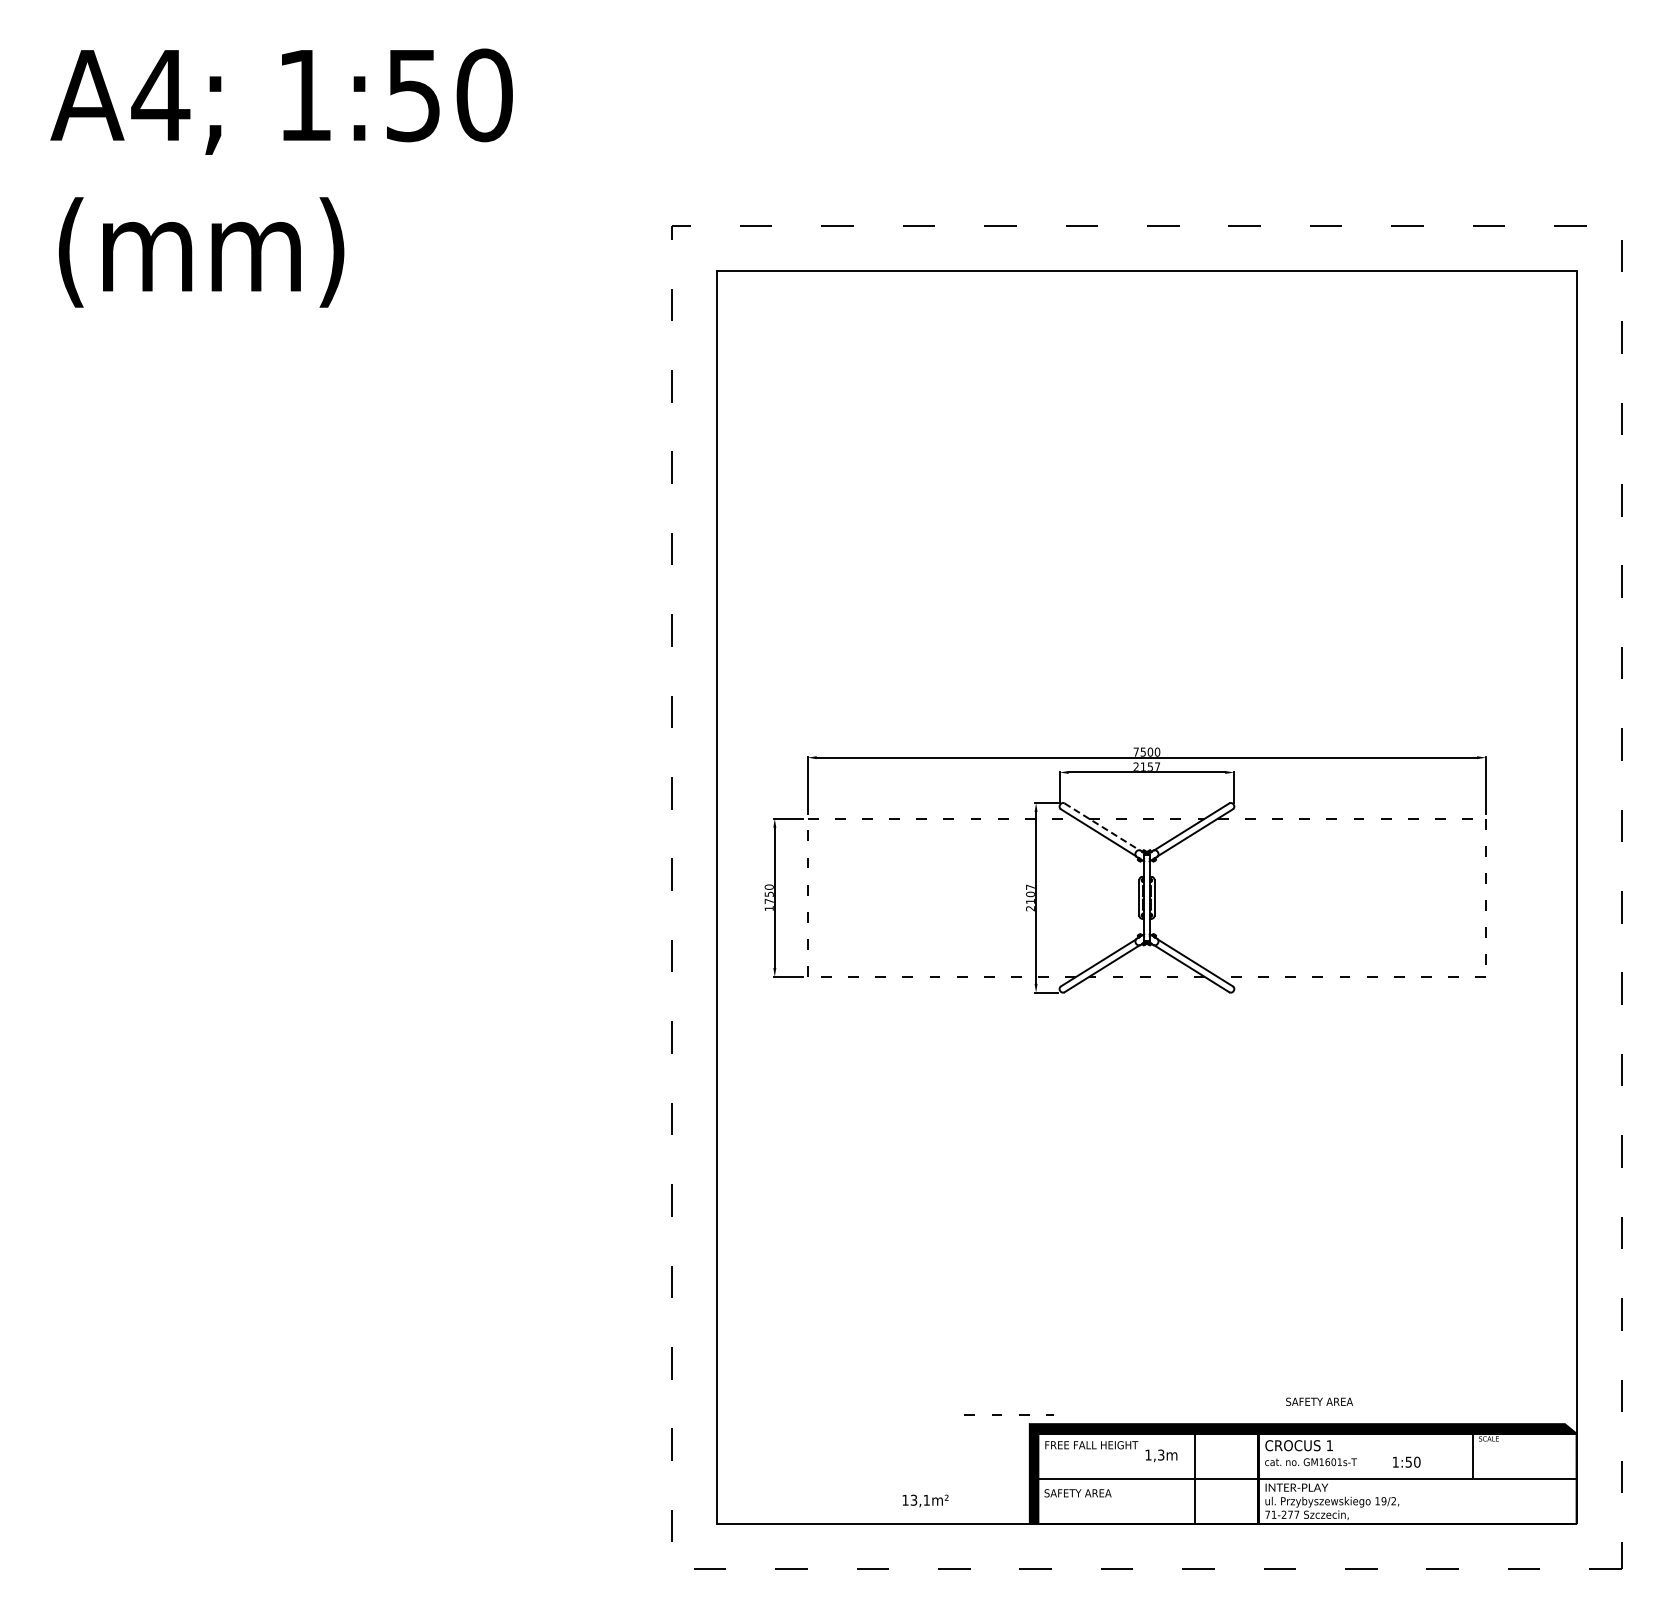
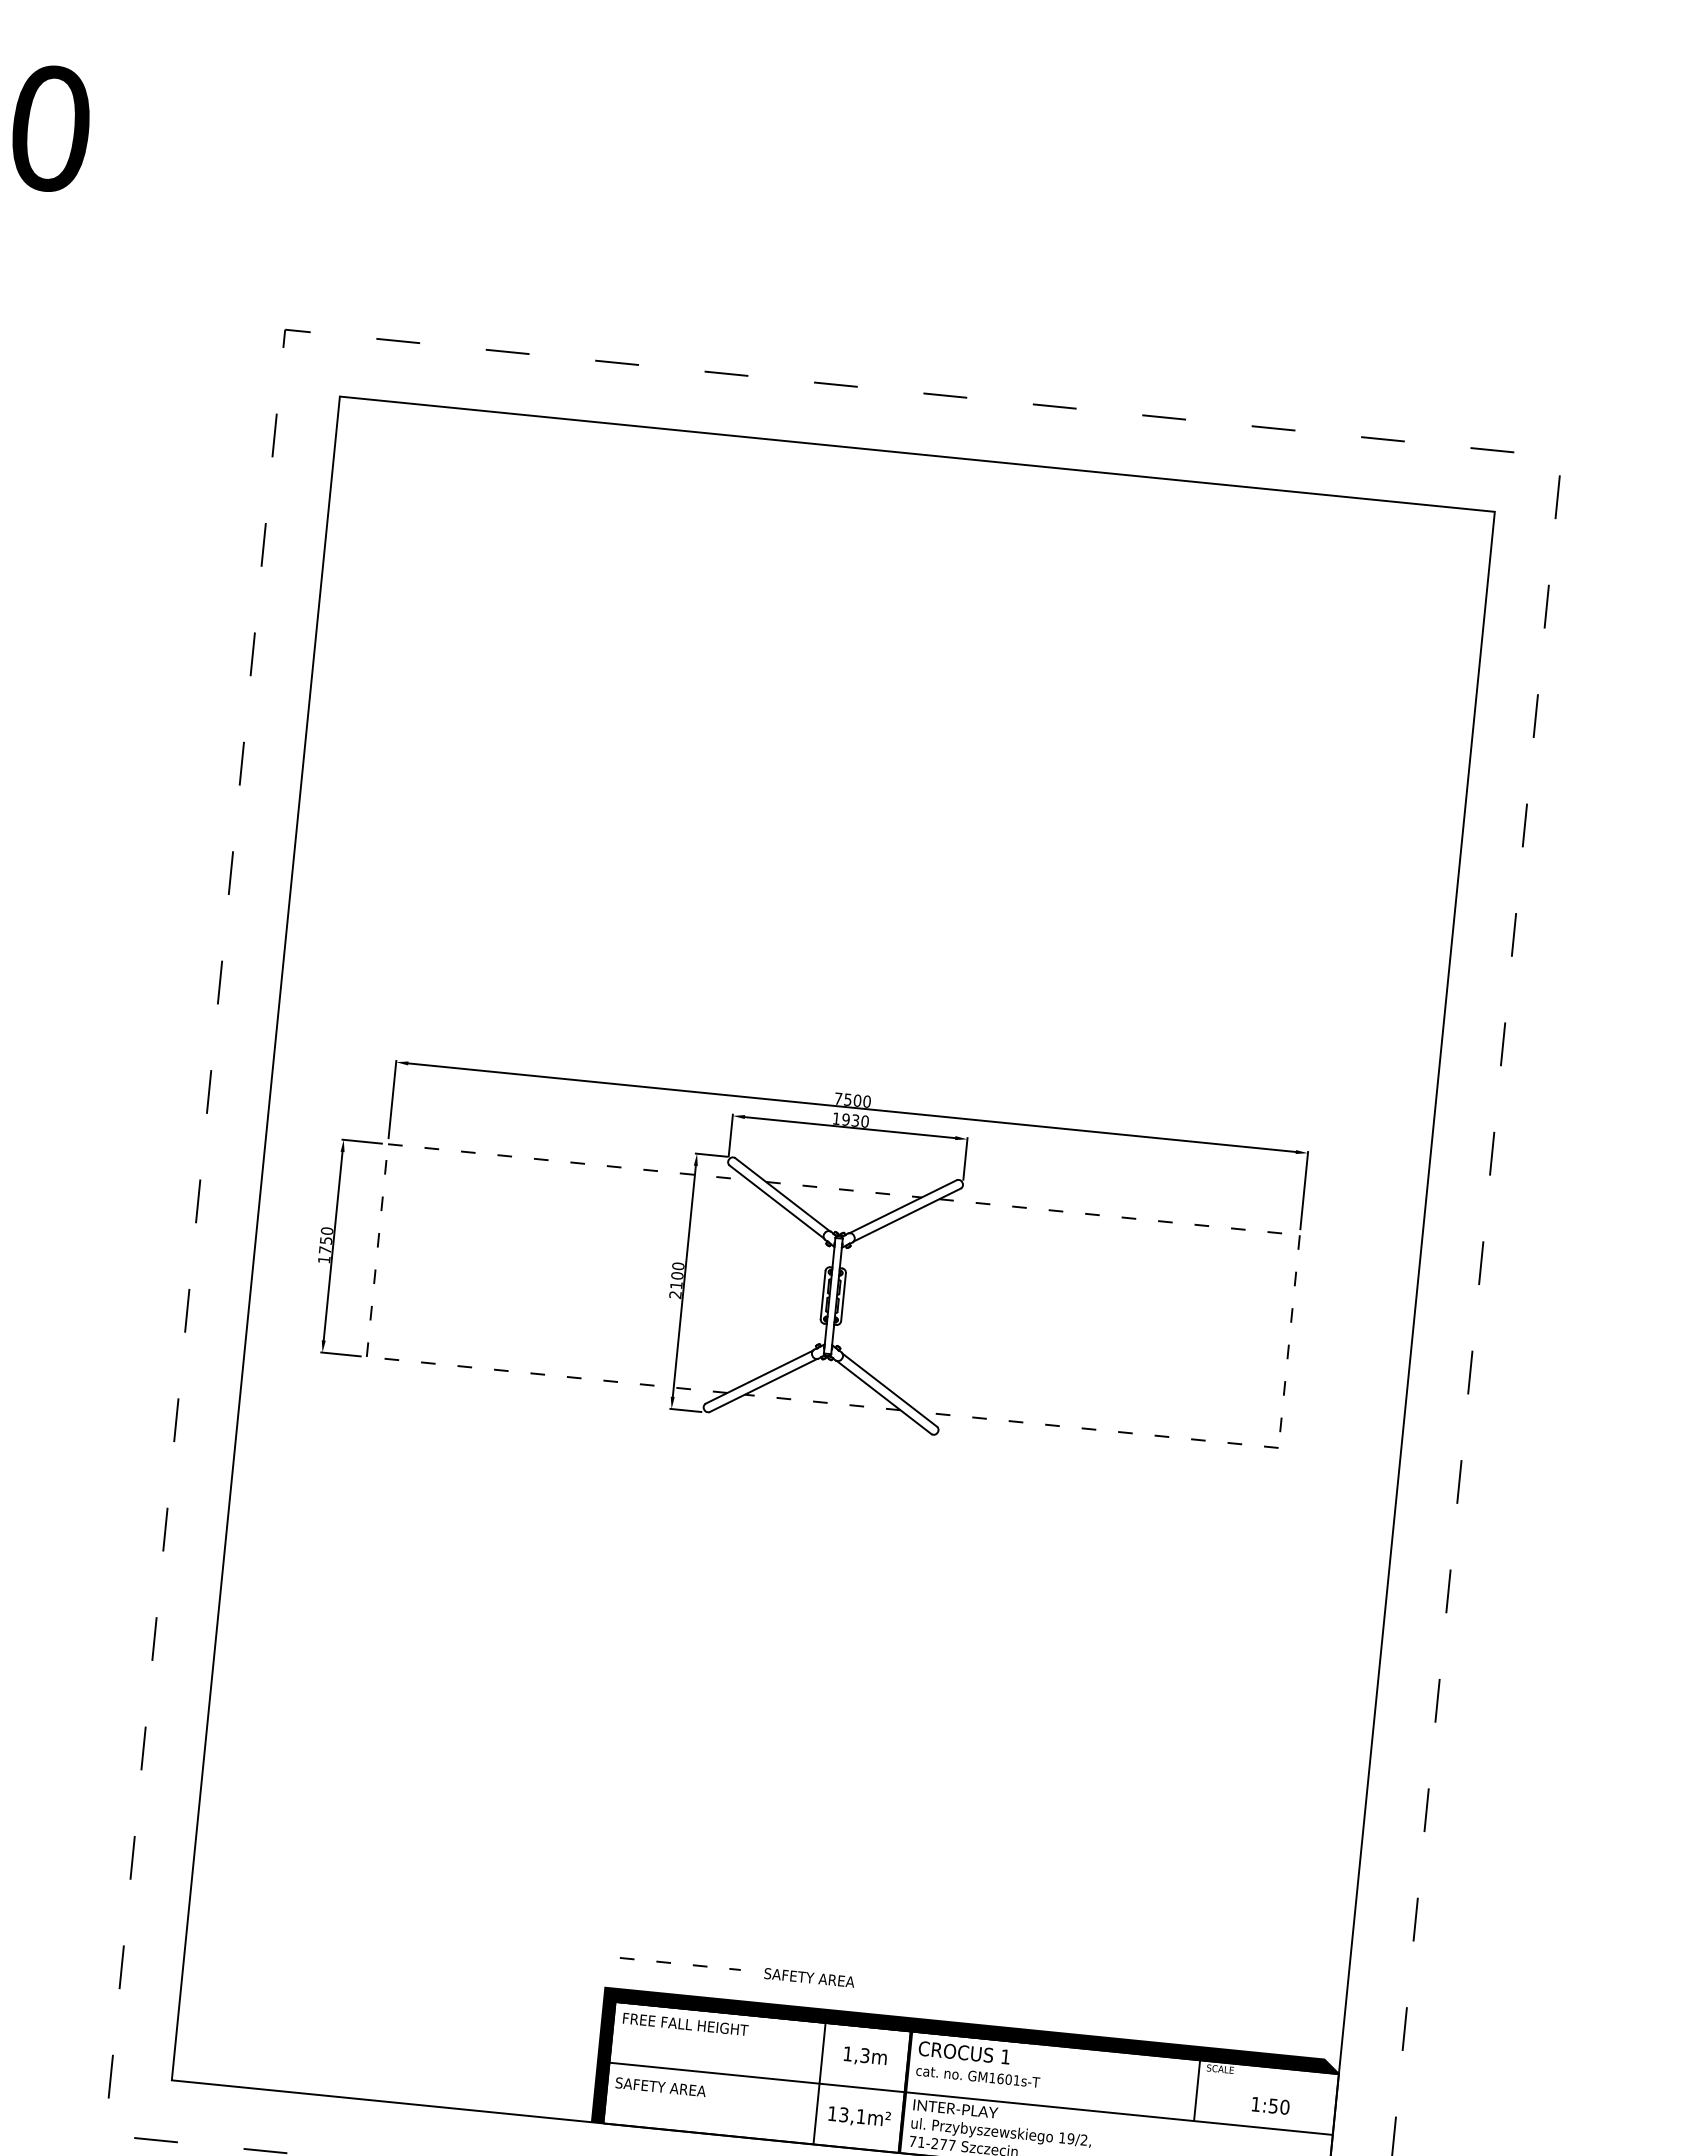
text: (1146, 766) -> (850, 1119), 2157 -> 1930
line: (1102, 827) -> (783, 1195), dashed -> solid
text: (1030, 886) -> (678, 1265), 2107 -> 2100
text: (1319, 1401) -> (809, 1977), moved
line: (1001, 1414) -> (669, 1962), moved
text: (1161, 1455) -> (865, 2056), moved
text: (1406, 1461) -> (1270, 2104), moved
text: (925, 1500) -> (859, 2116), moved

